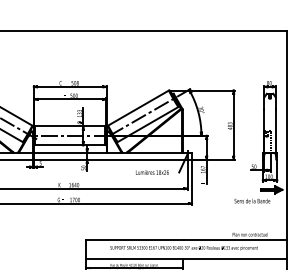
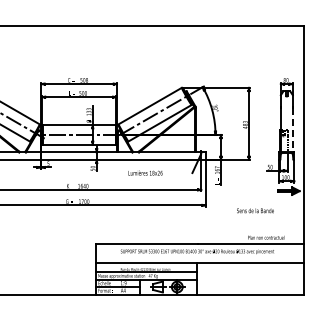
line: (275, 131) -> (292, 130), solid -> dashed
text: (152, 171) -> (145, 172), moved
text: (252, 200) -> (255, 210), moved

